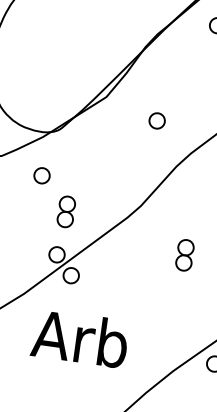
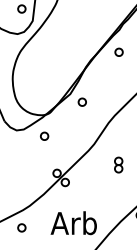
part: (155, 119) -> (81, 101), moved
part: (66, 210) -> (58, 151), removed
text: (79, 339) -> (73, 223), moved

